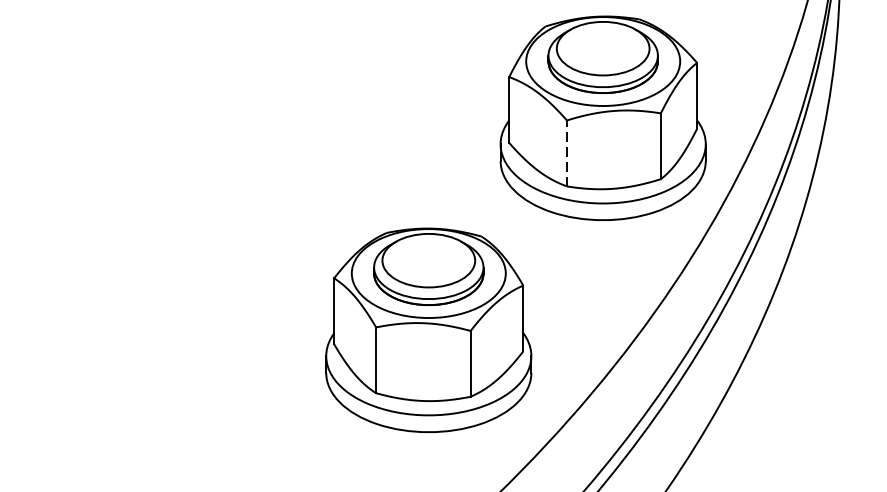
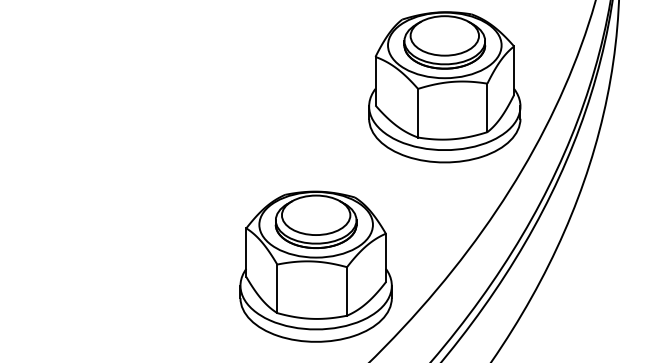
line: (567, 152) -> (418, 112), dashed -> solid
part: (427, 330) -> (315, 266), moved

